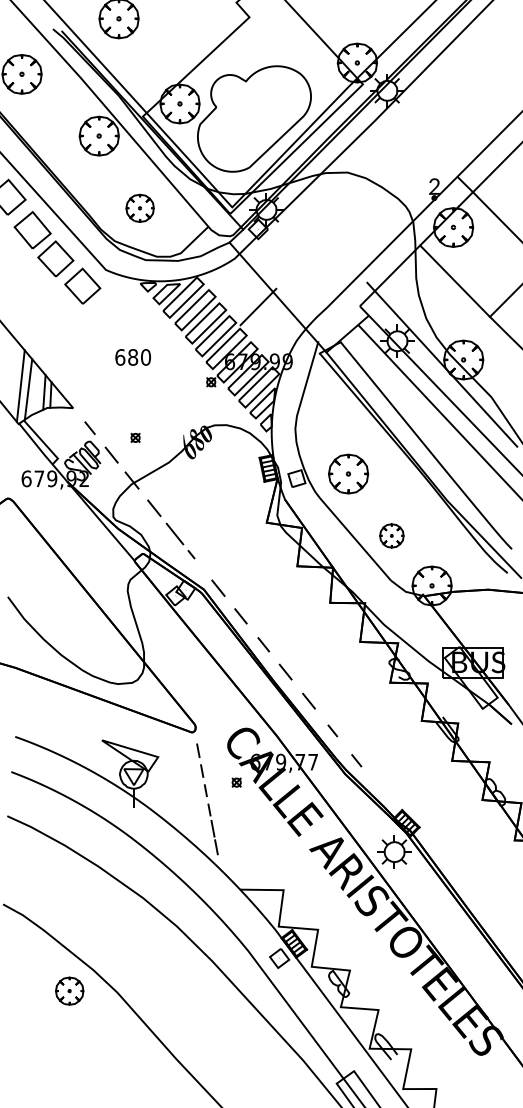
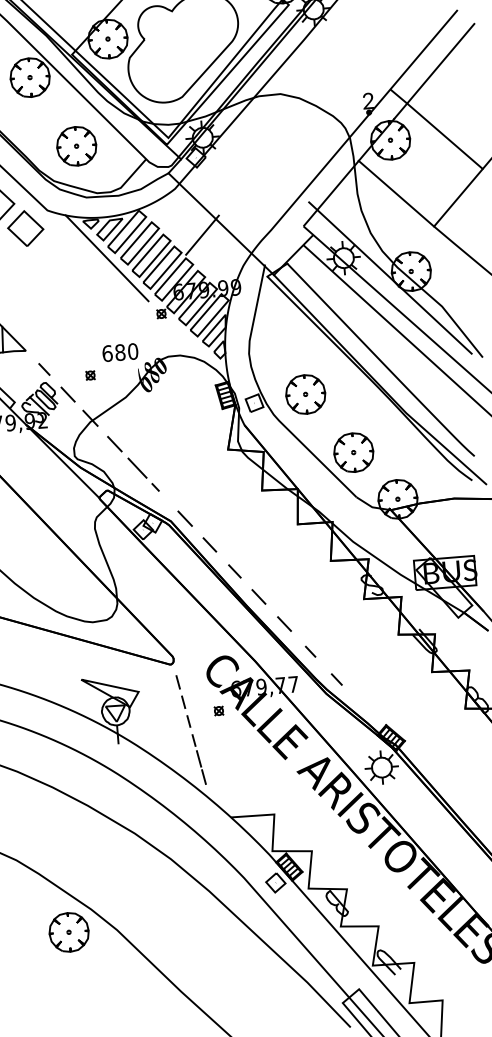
part: (139, 208) -> (76, 146), size x1.43
line: (161, 322) -> (107, 258), added
text: (132, 357) -> (119, 352), moved
part: (391, 535) -> (353, 452), size x1.67
part: (69, 990) -> (68, 931), size x1.43

